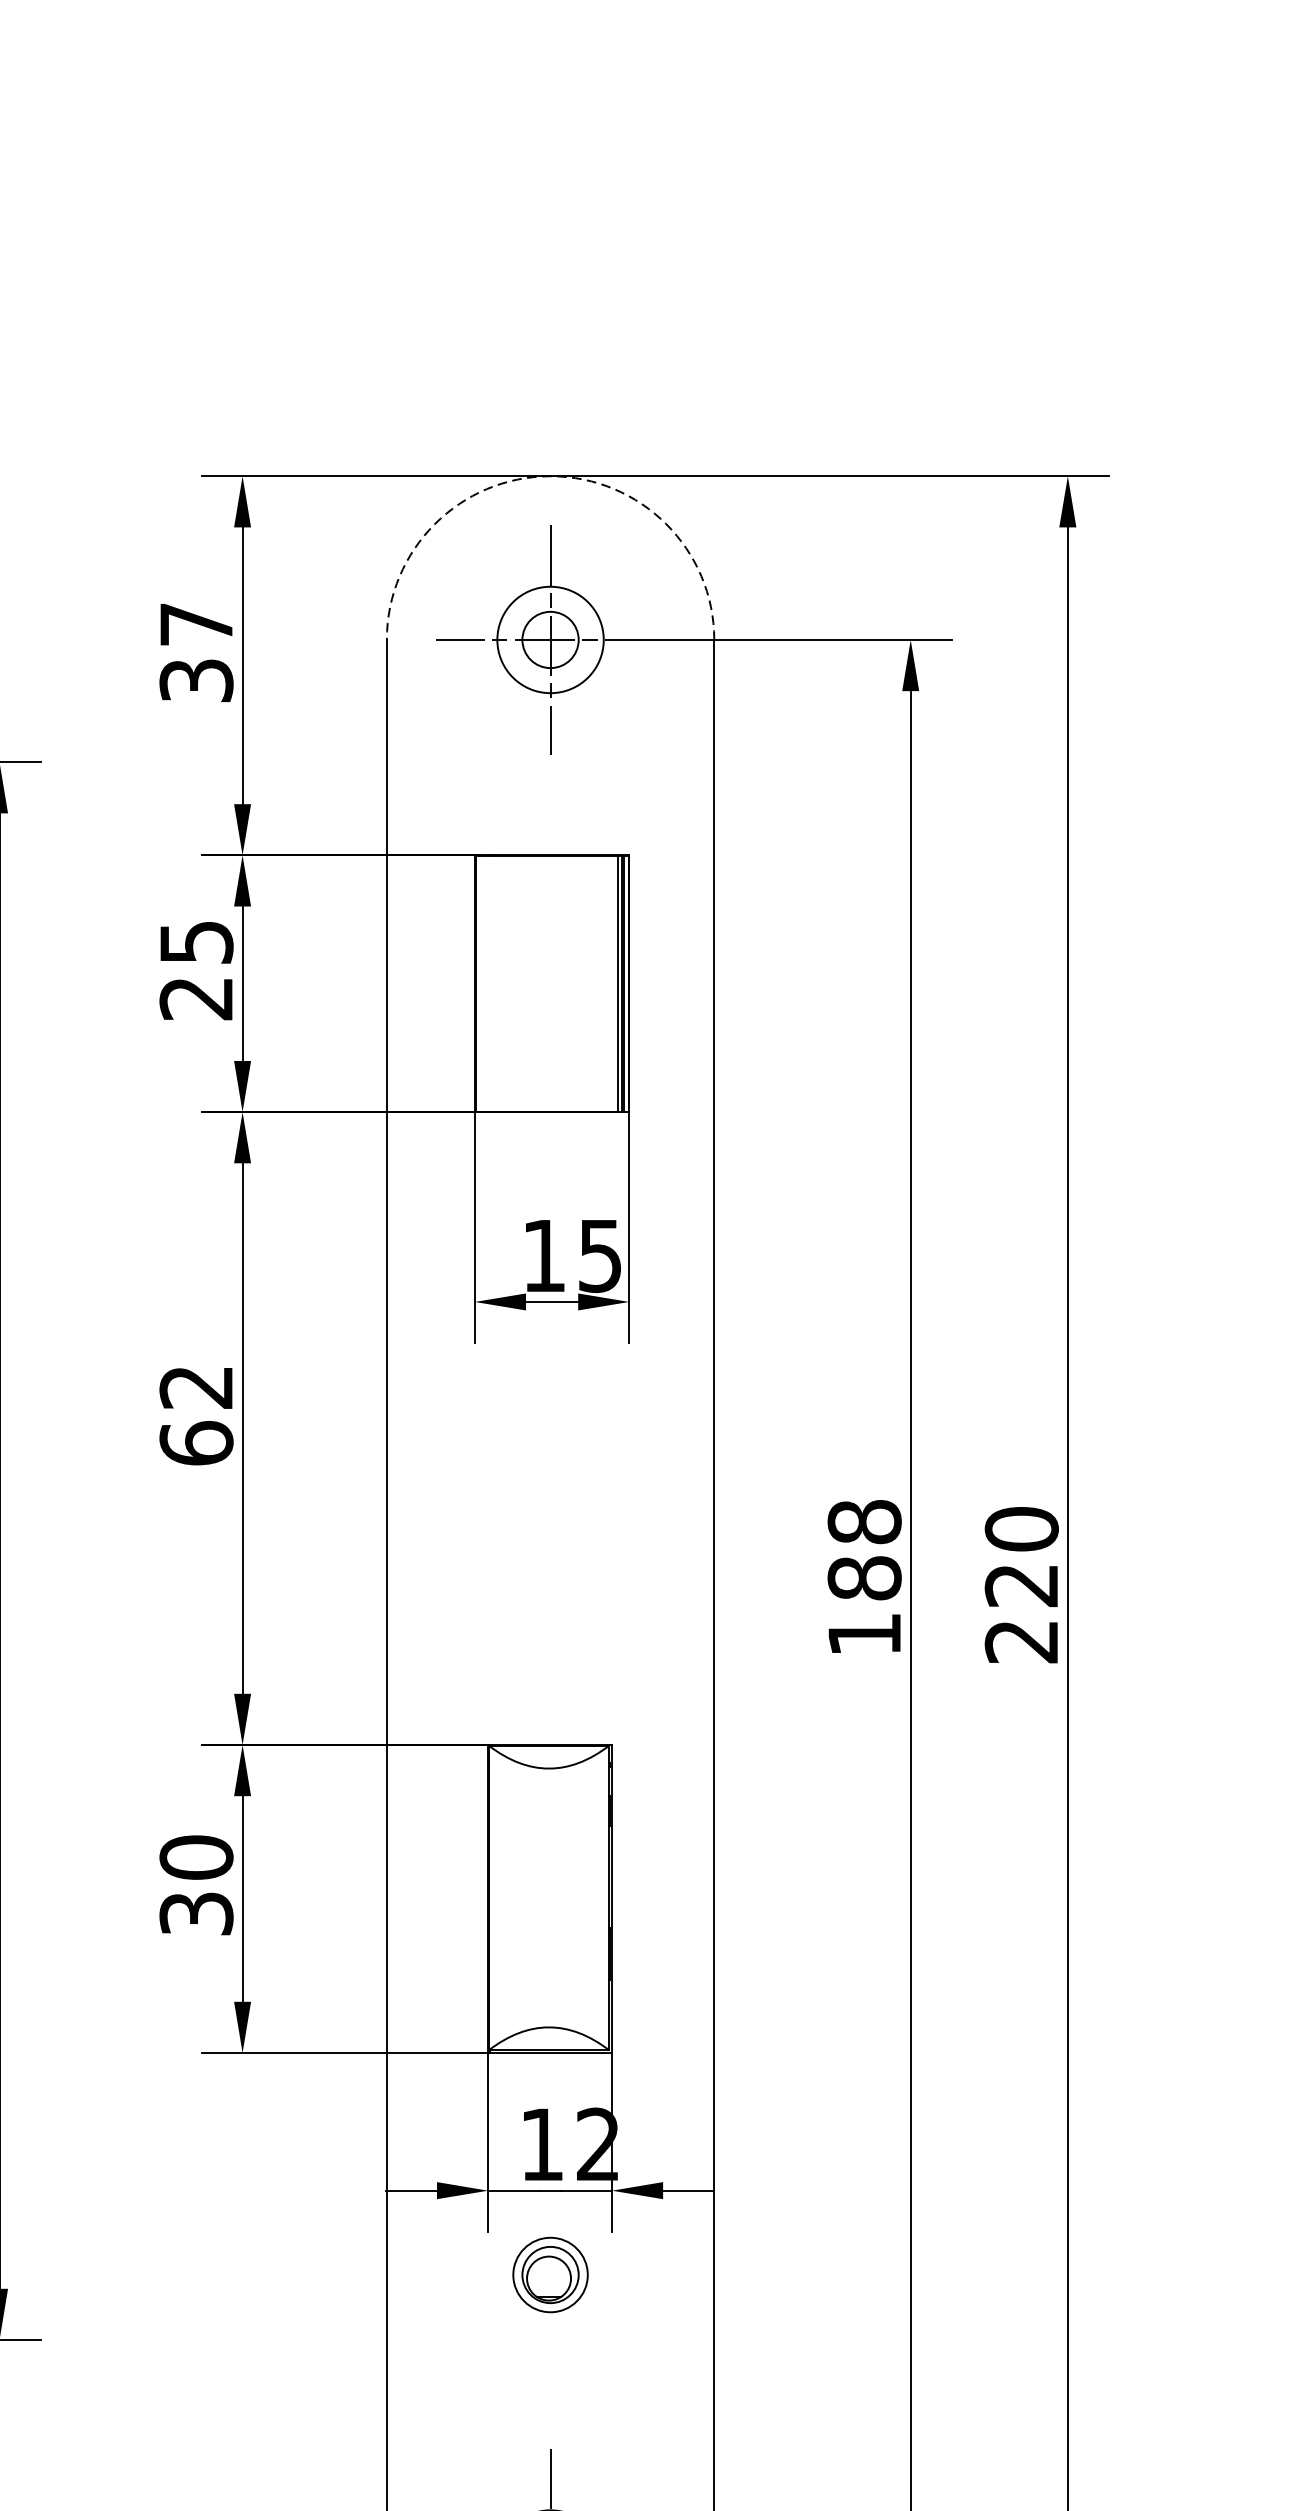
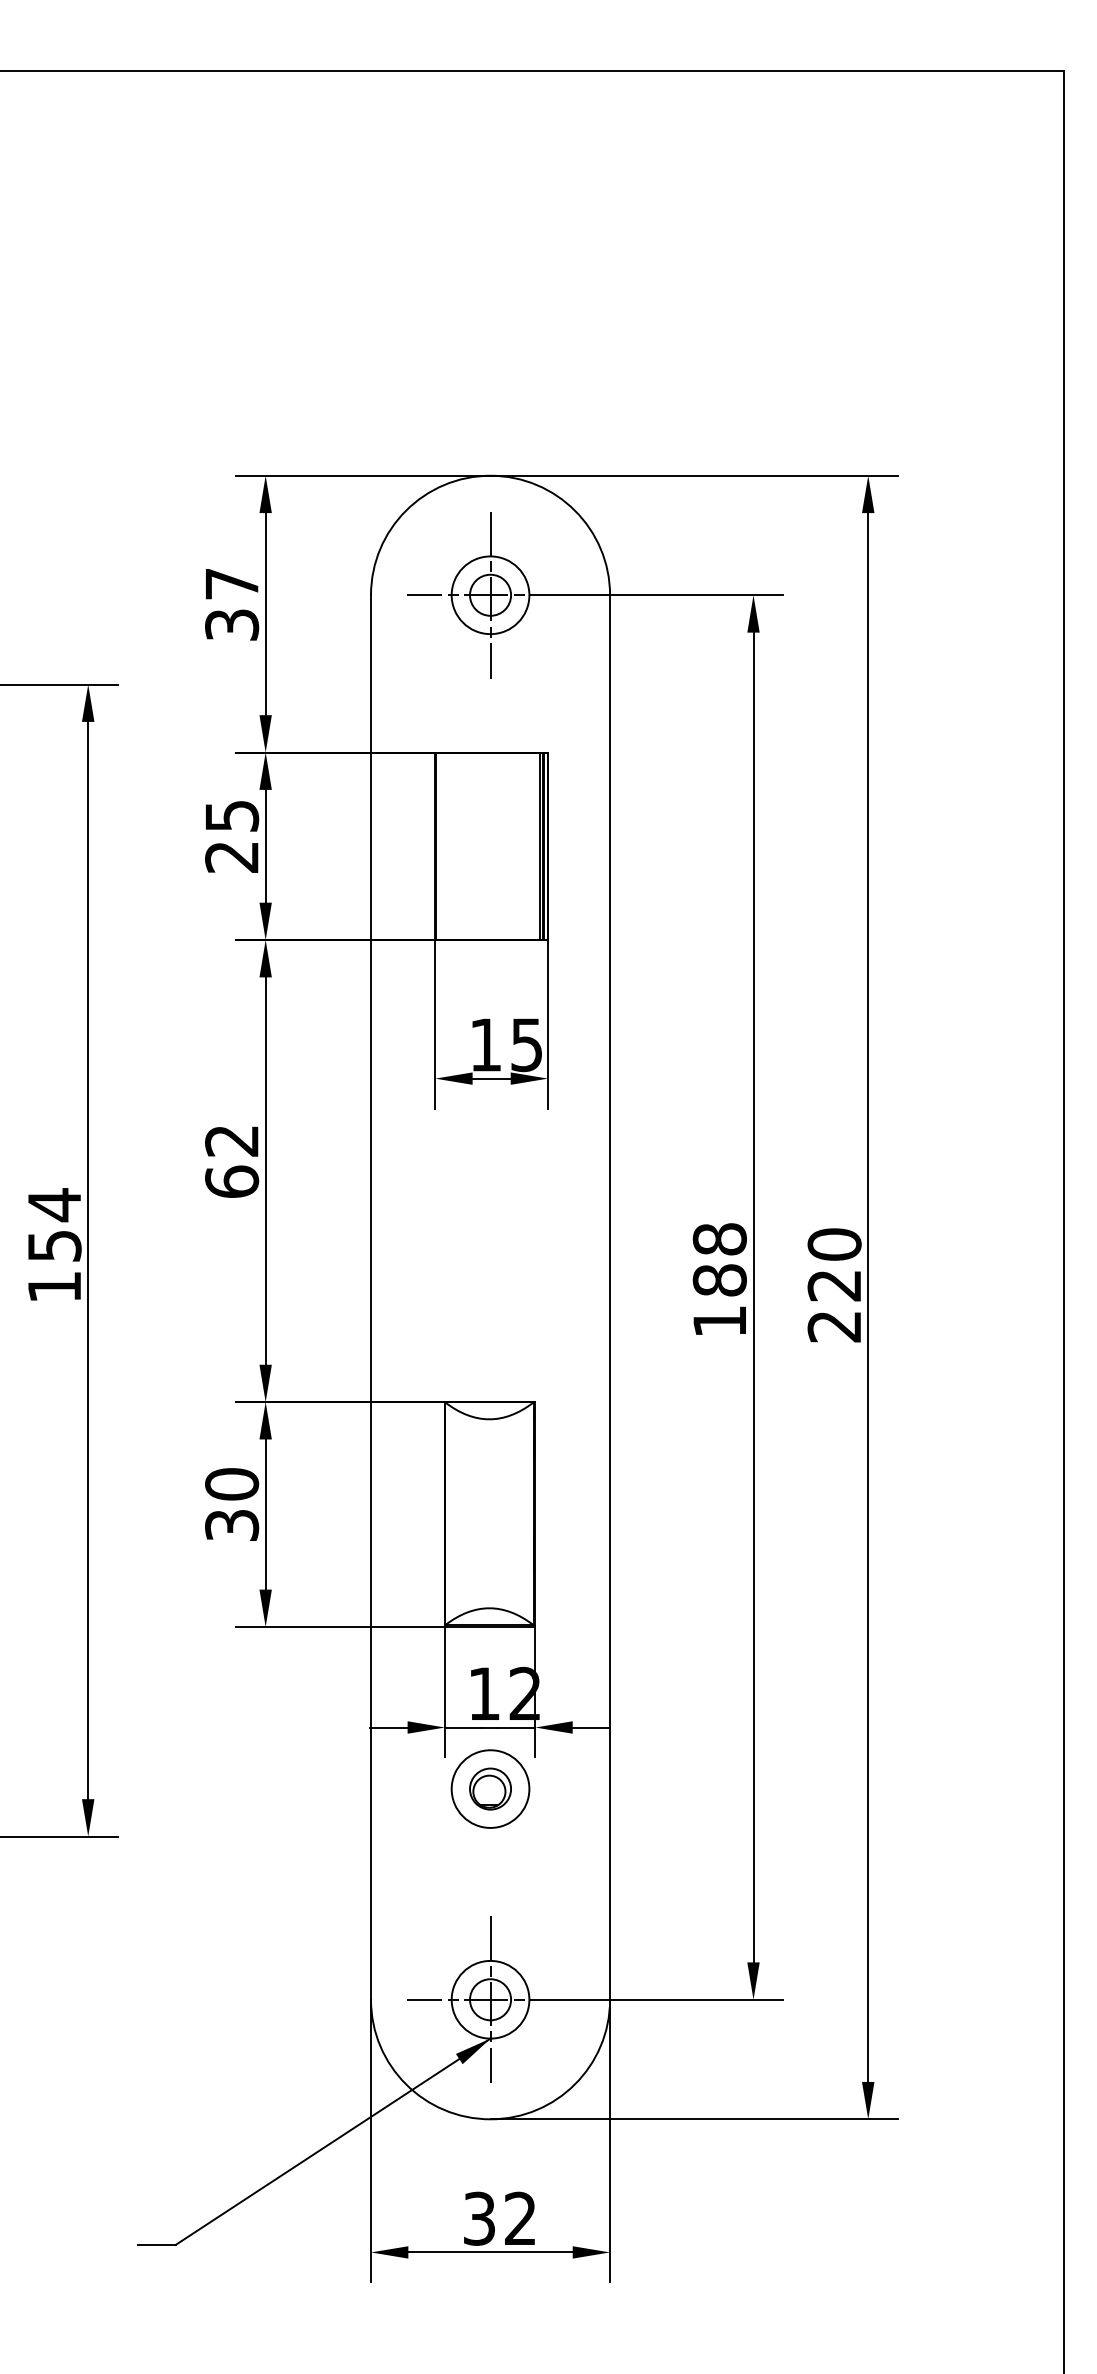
arc: (550, 475) -> (490, 475), dashed -> solid
circle: (550, 2274) -> (490, 1788), size x1.43

